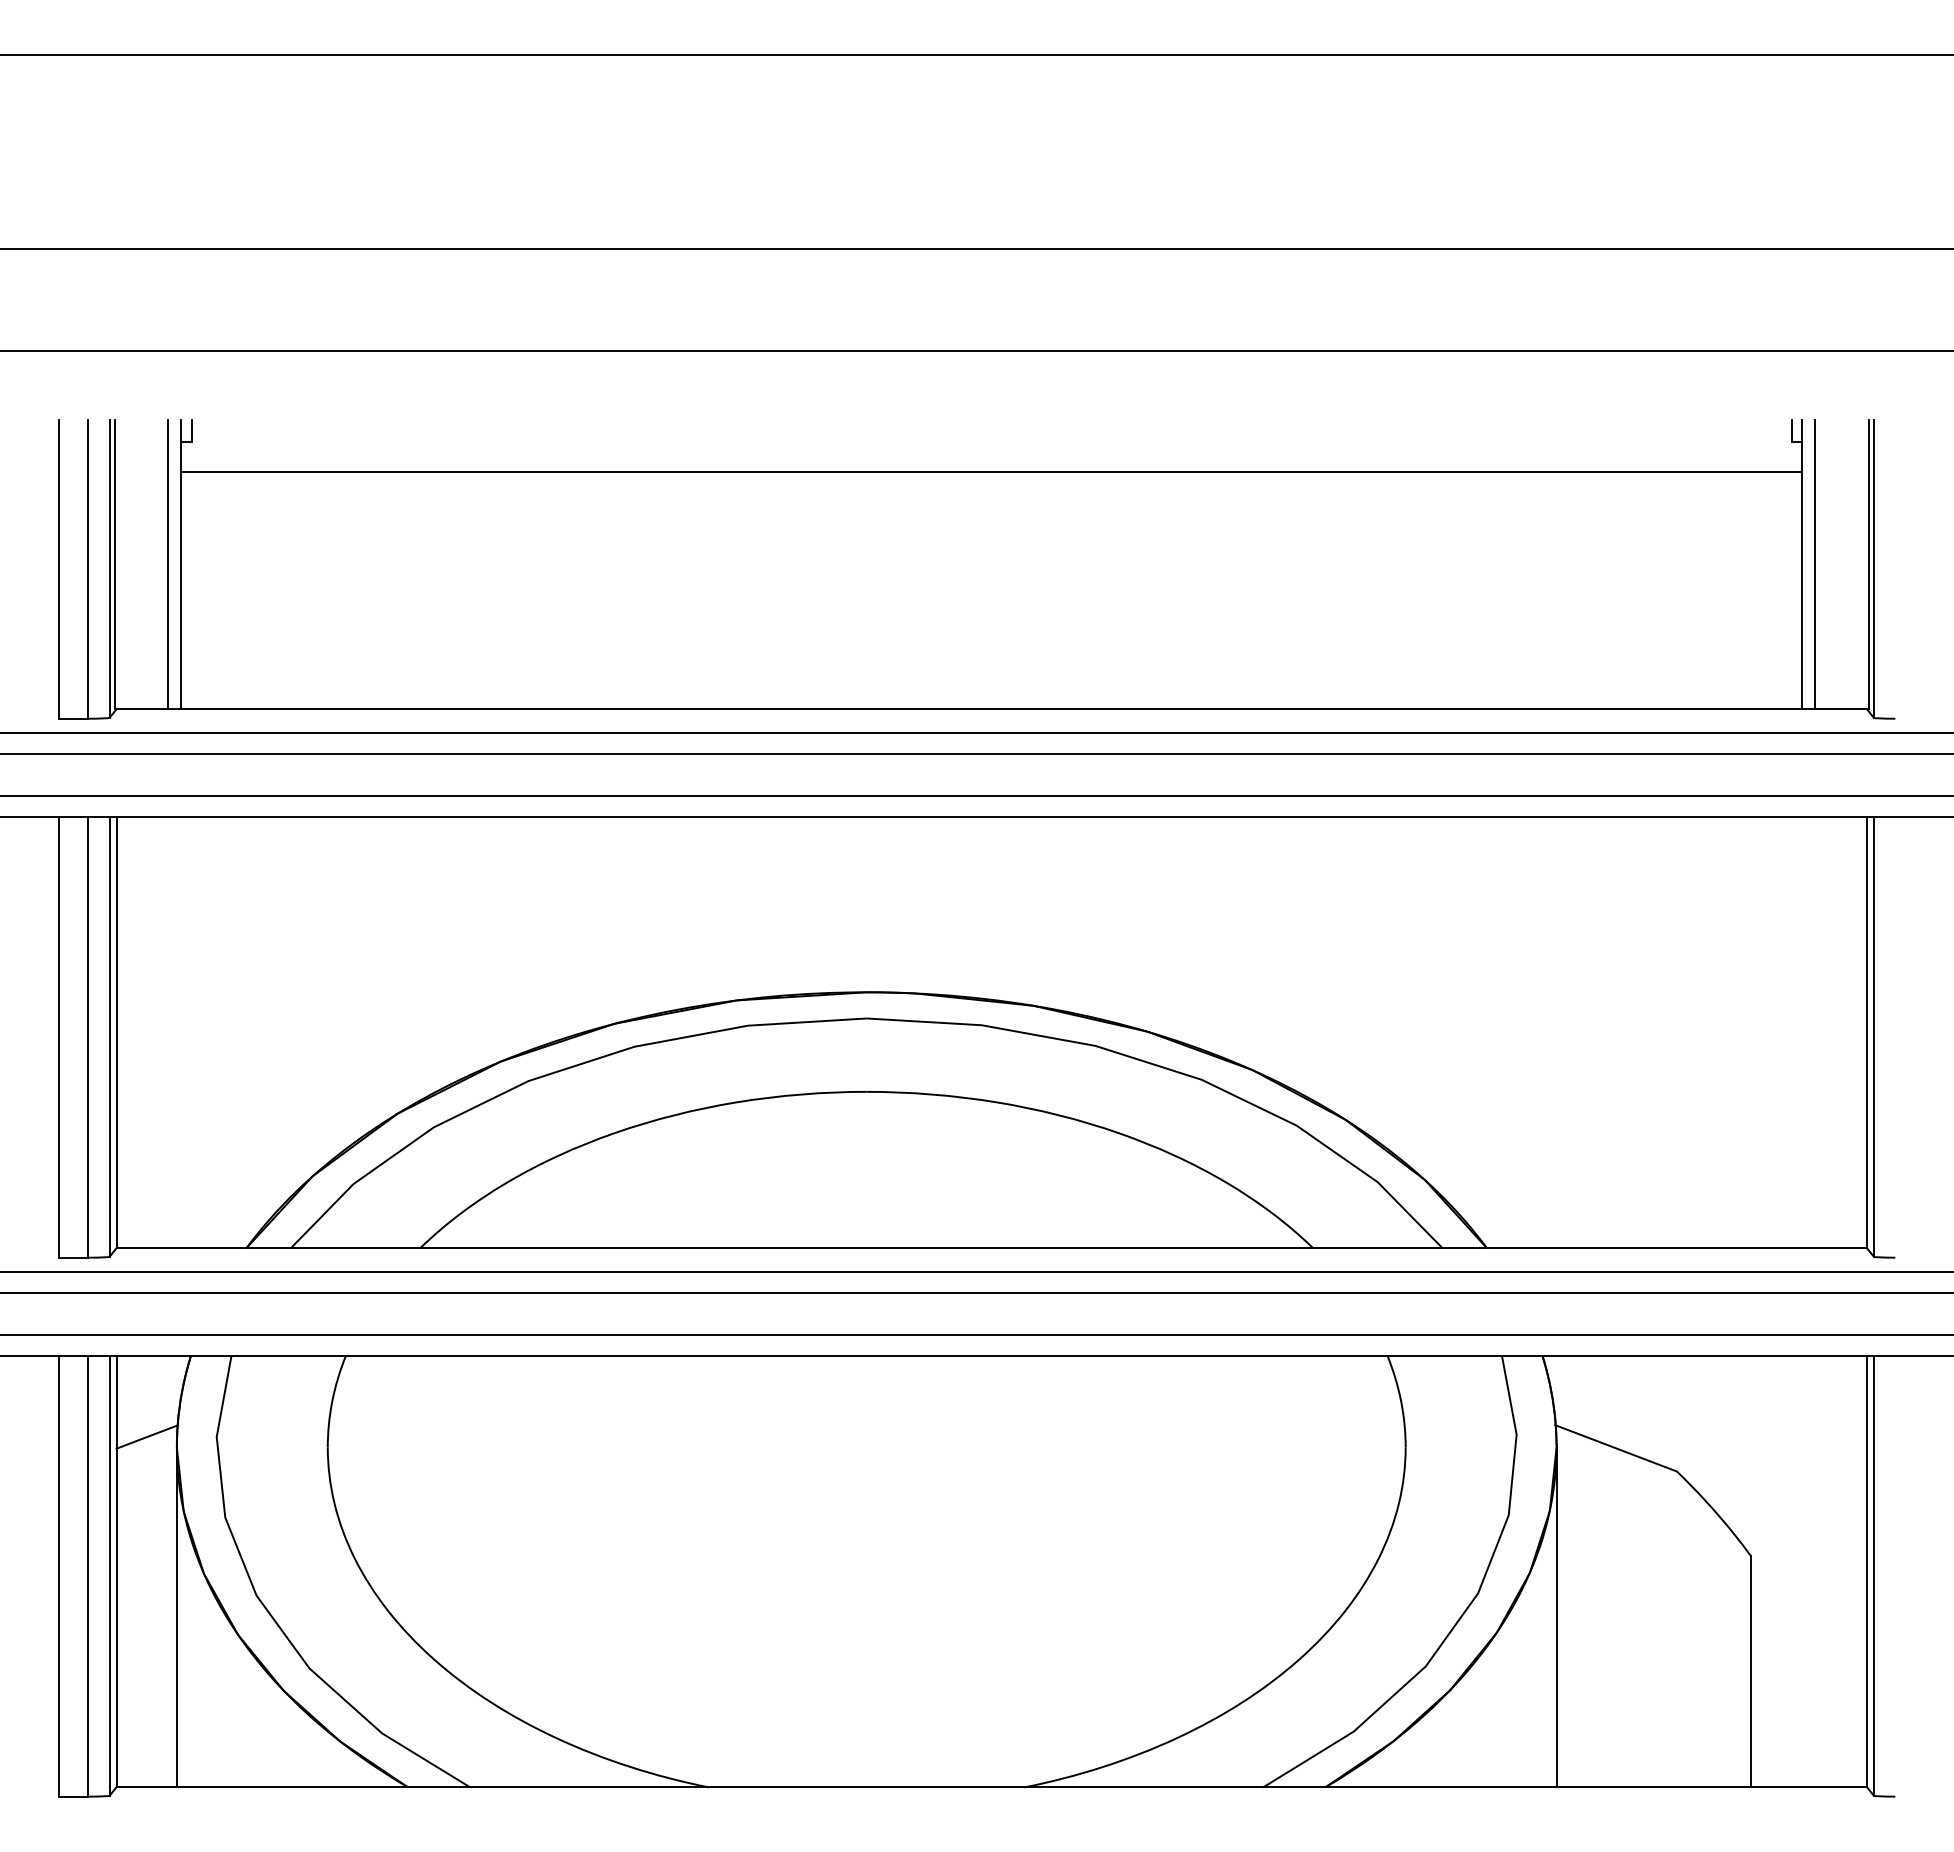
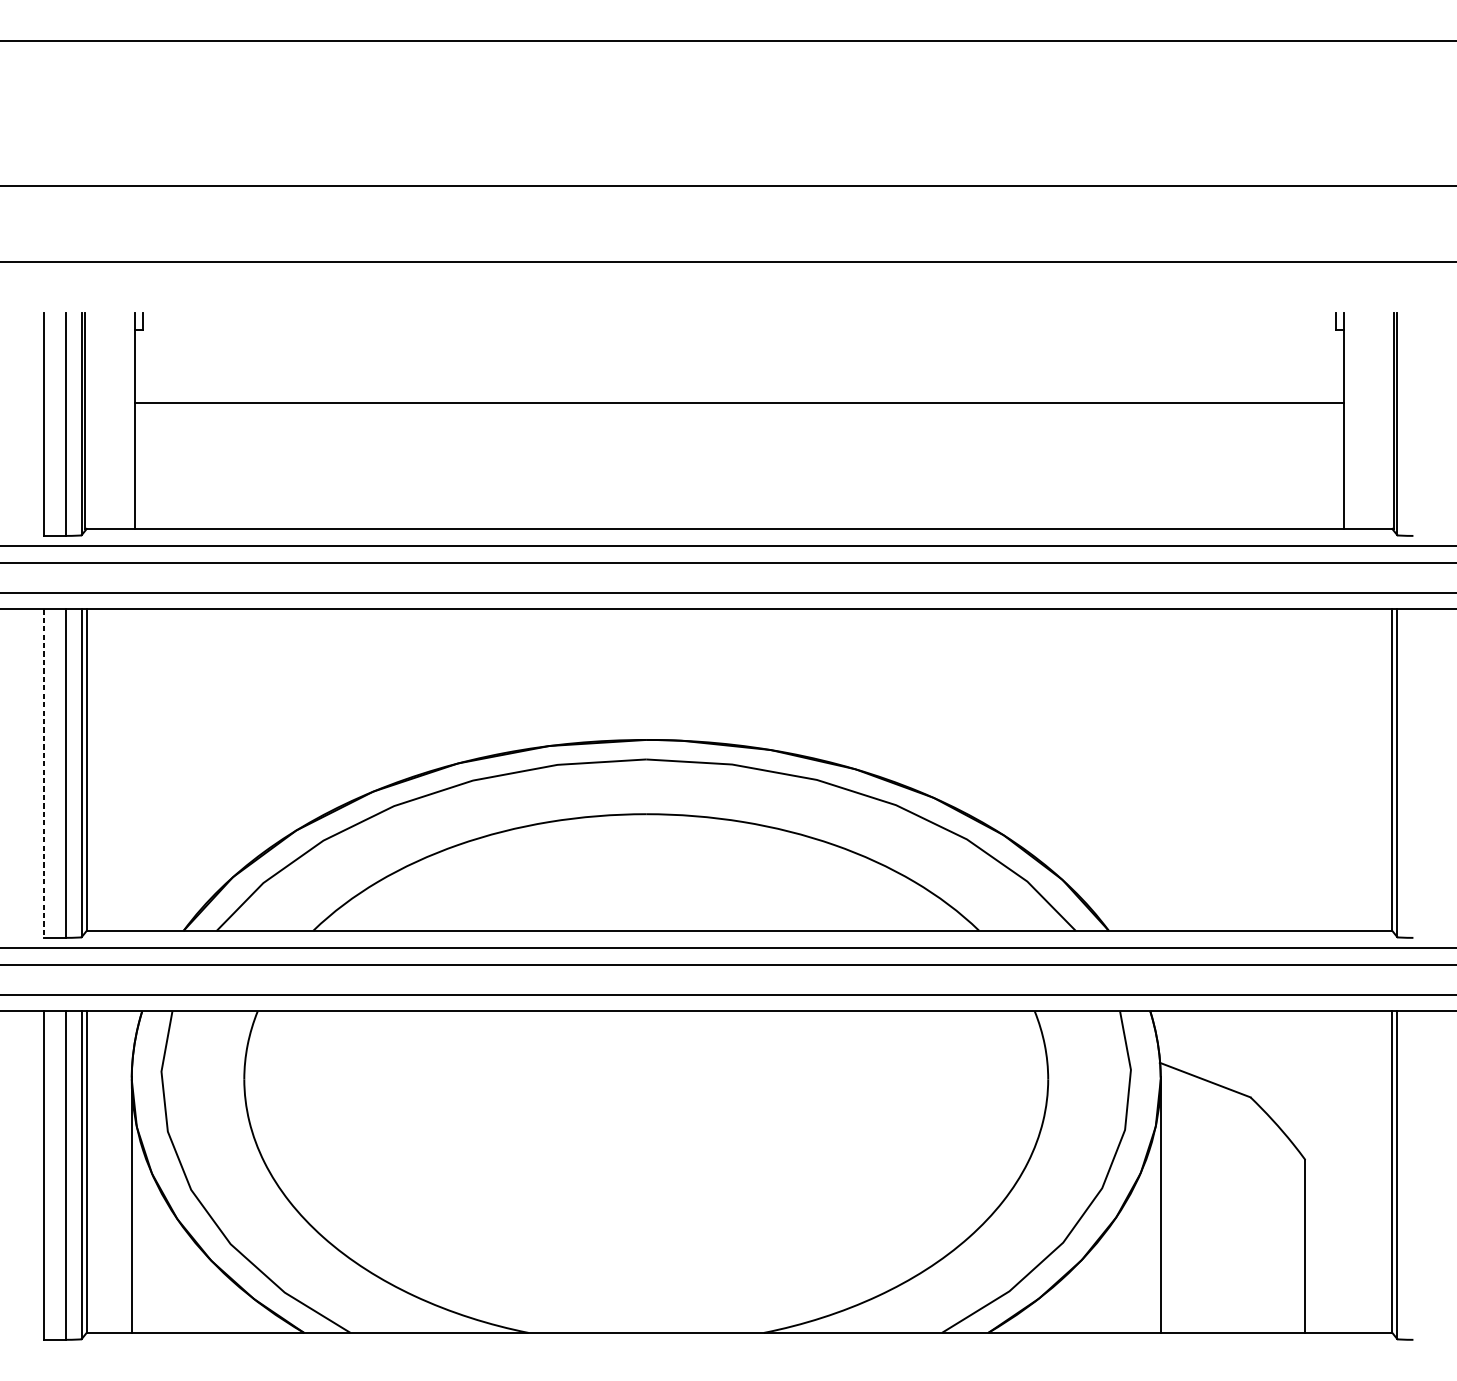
line: (991, 472) -> (739, 402), moved
line: (168, 564) -> (125, 420), removed
line: (1815, 564) -> (1353, 420), removed
line: (58, 1037) -> (43, 773), solid -> dashed
line: (147, 1436) -> (109, 1071), removed

